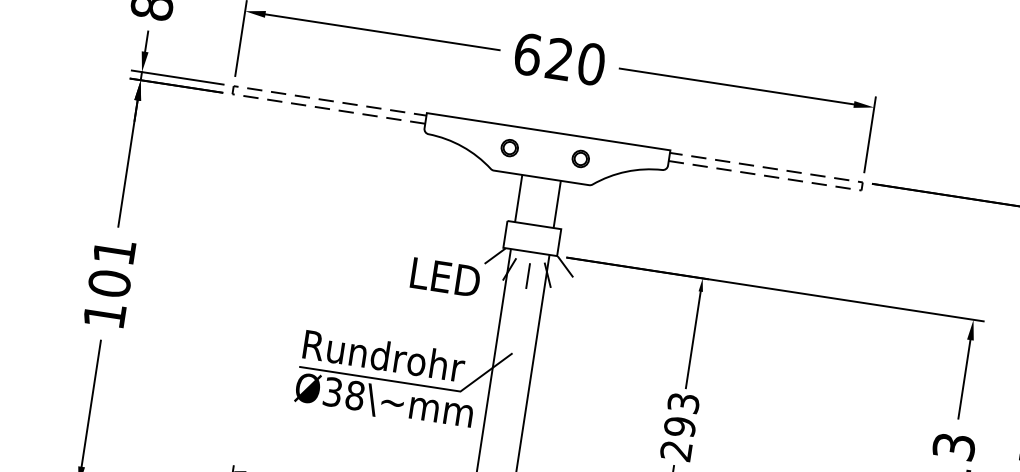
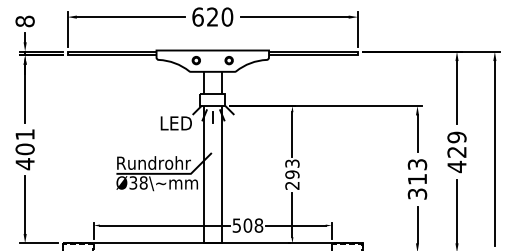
line: (233, 90) -> (67, 53), dashed -> solid
line: (863, 186) -> (358, 53), dashed -> solid
text: (103, 316) -> (24, 164), 101 -> 401

